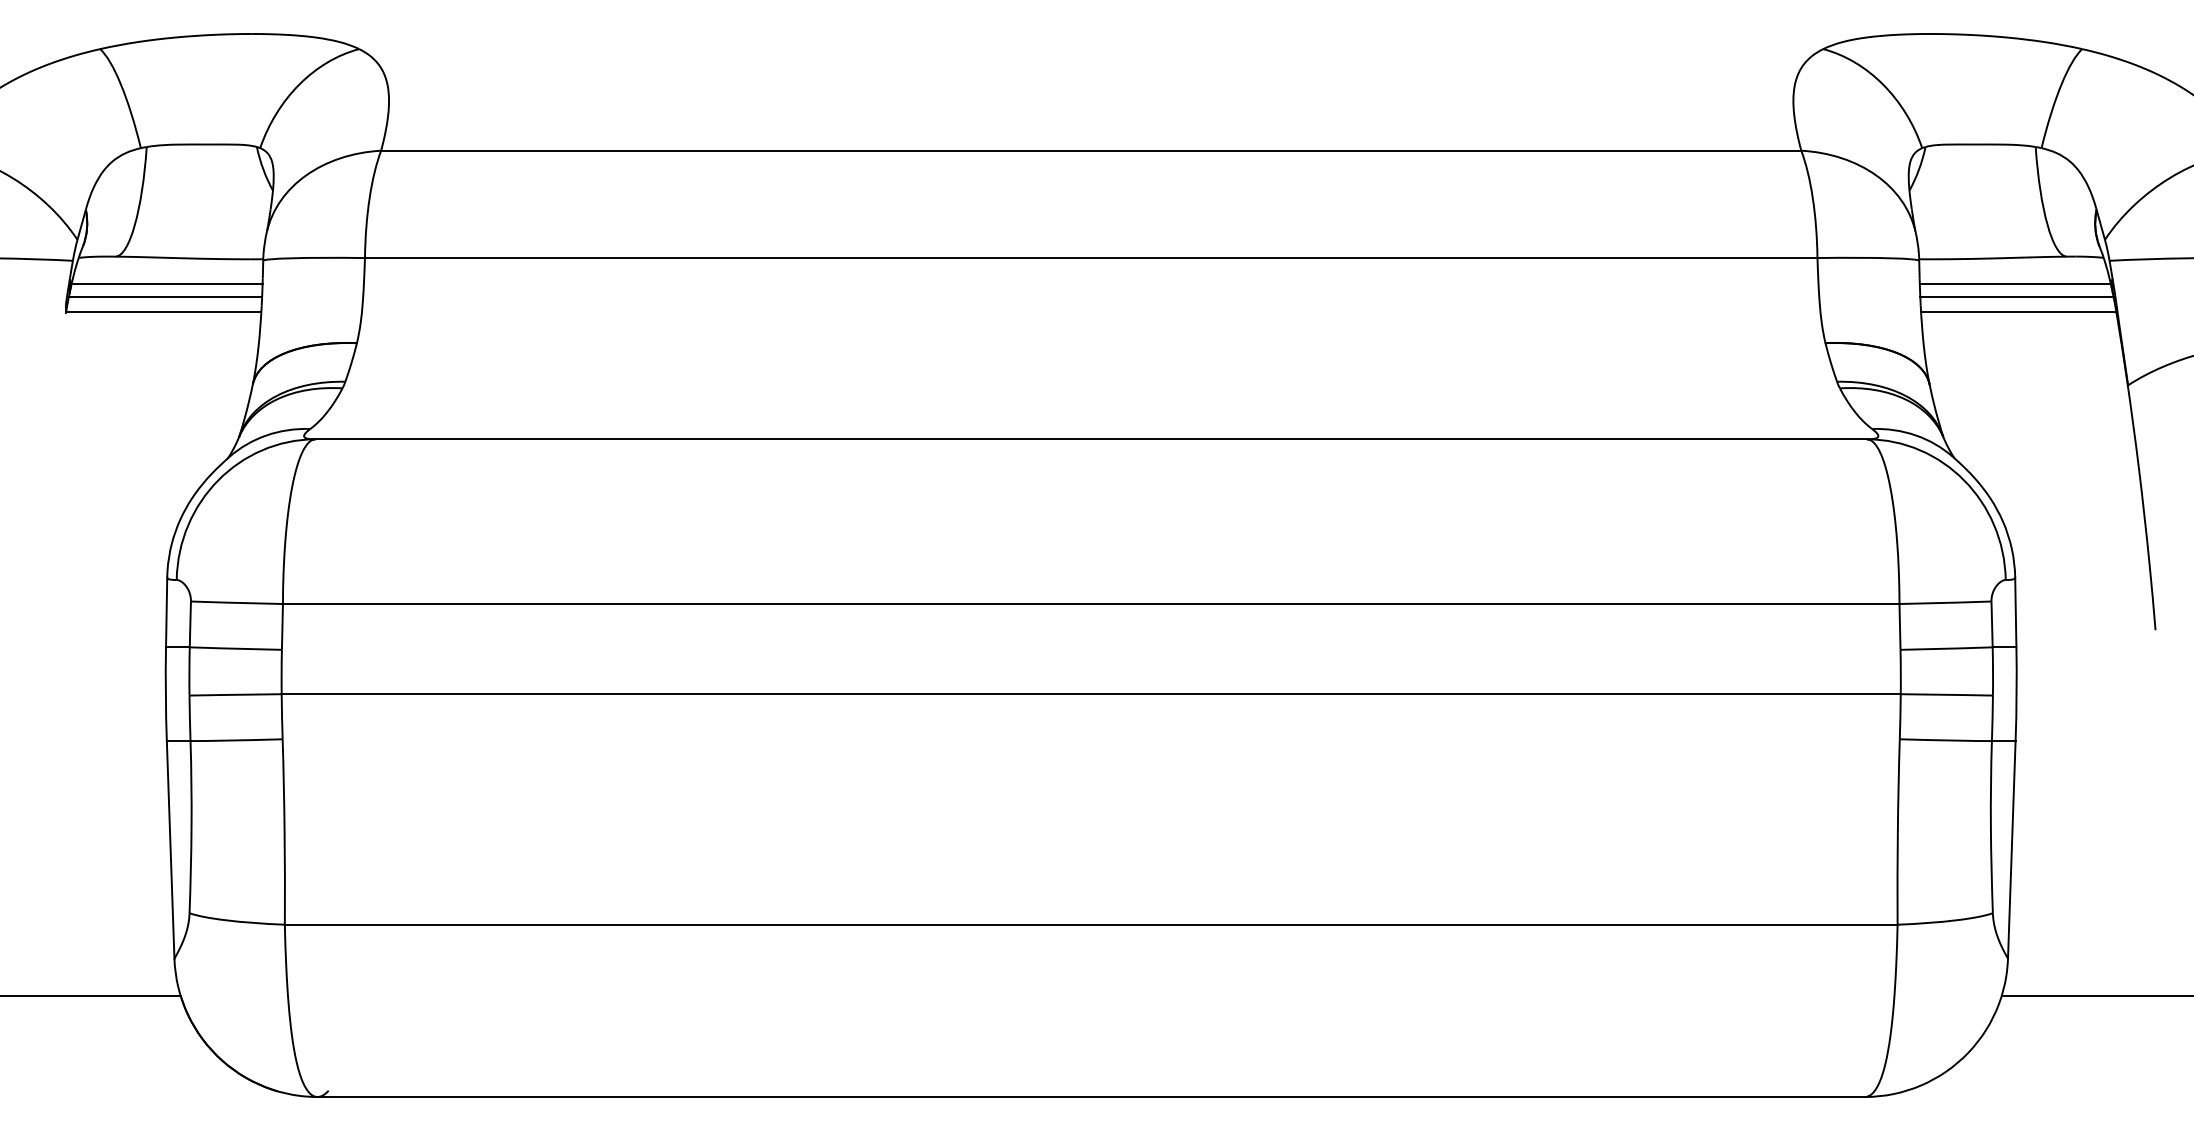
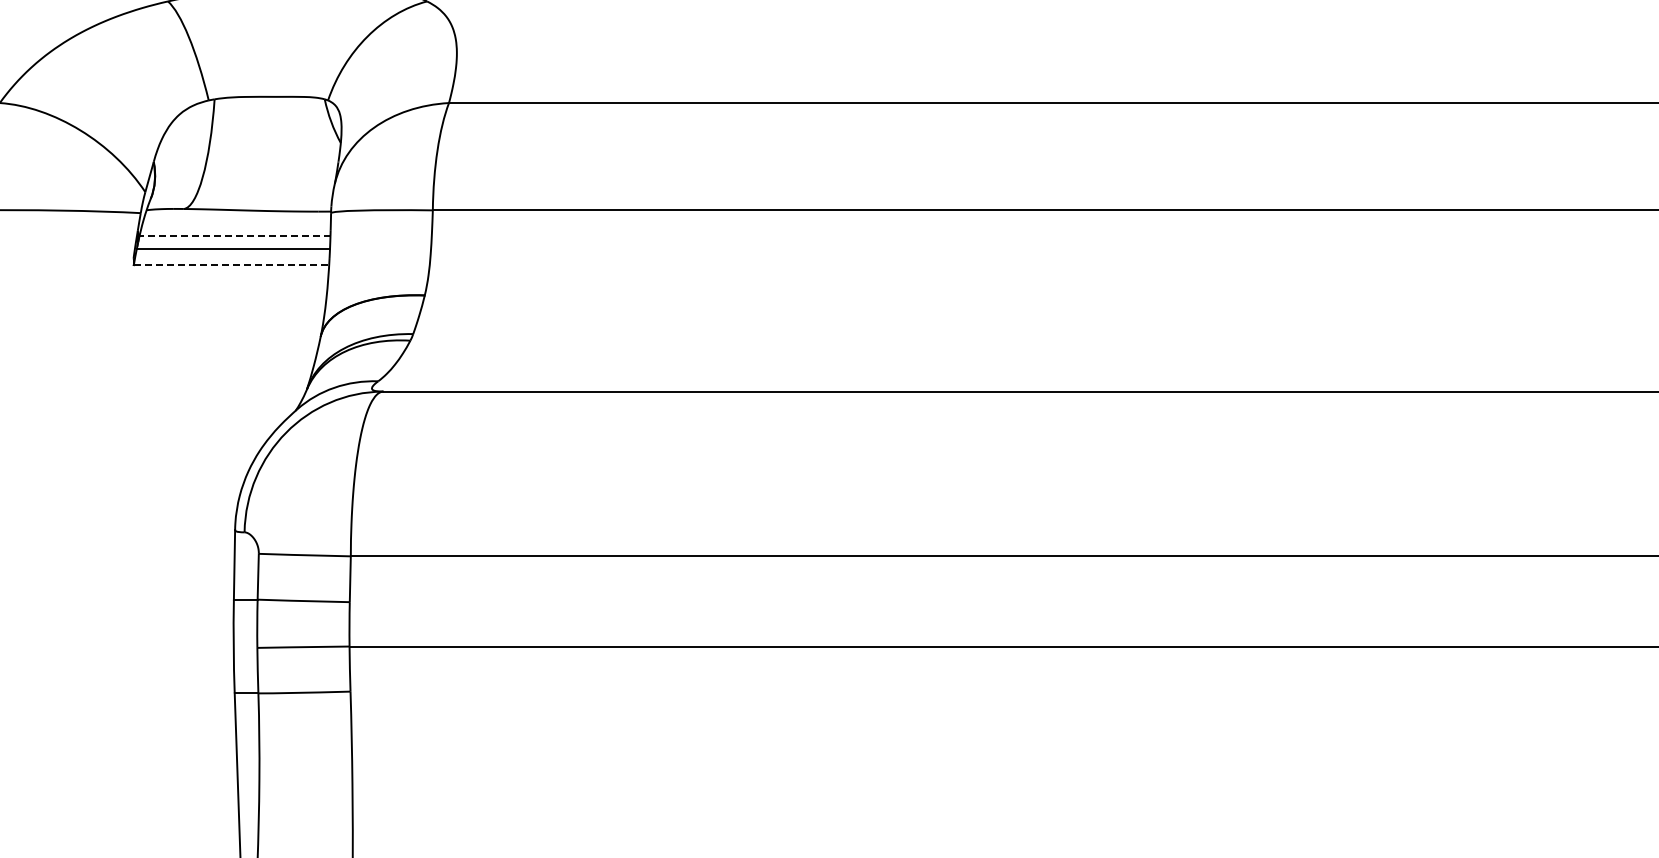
line: (166, 283) -> (234, 235), solid -> dashed
line: (163, 312) -> (231, 264), solid -> dashed

